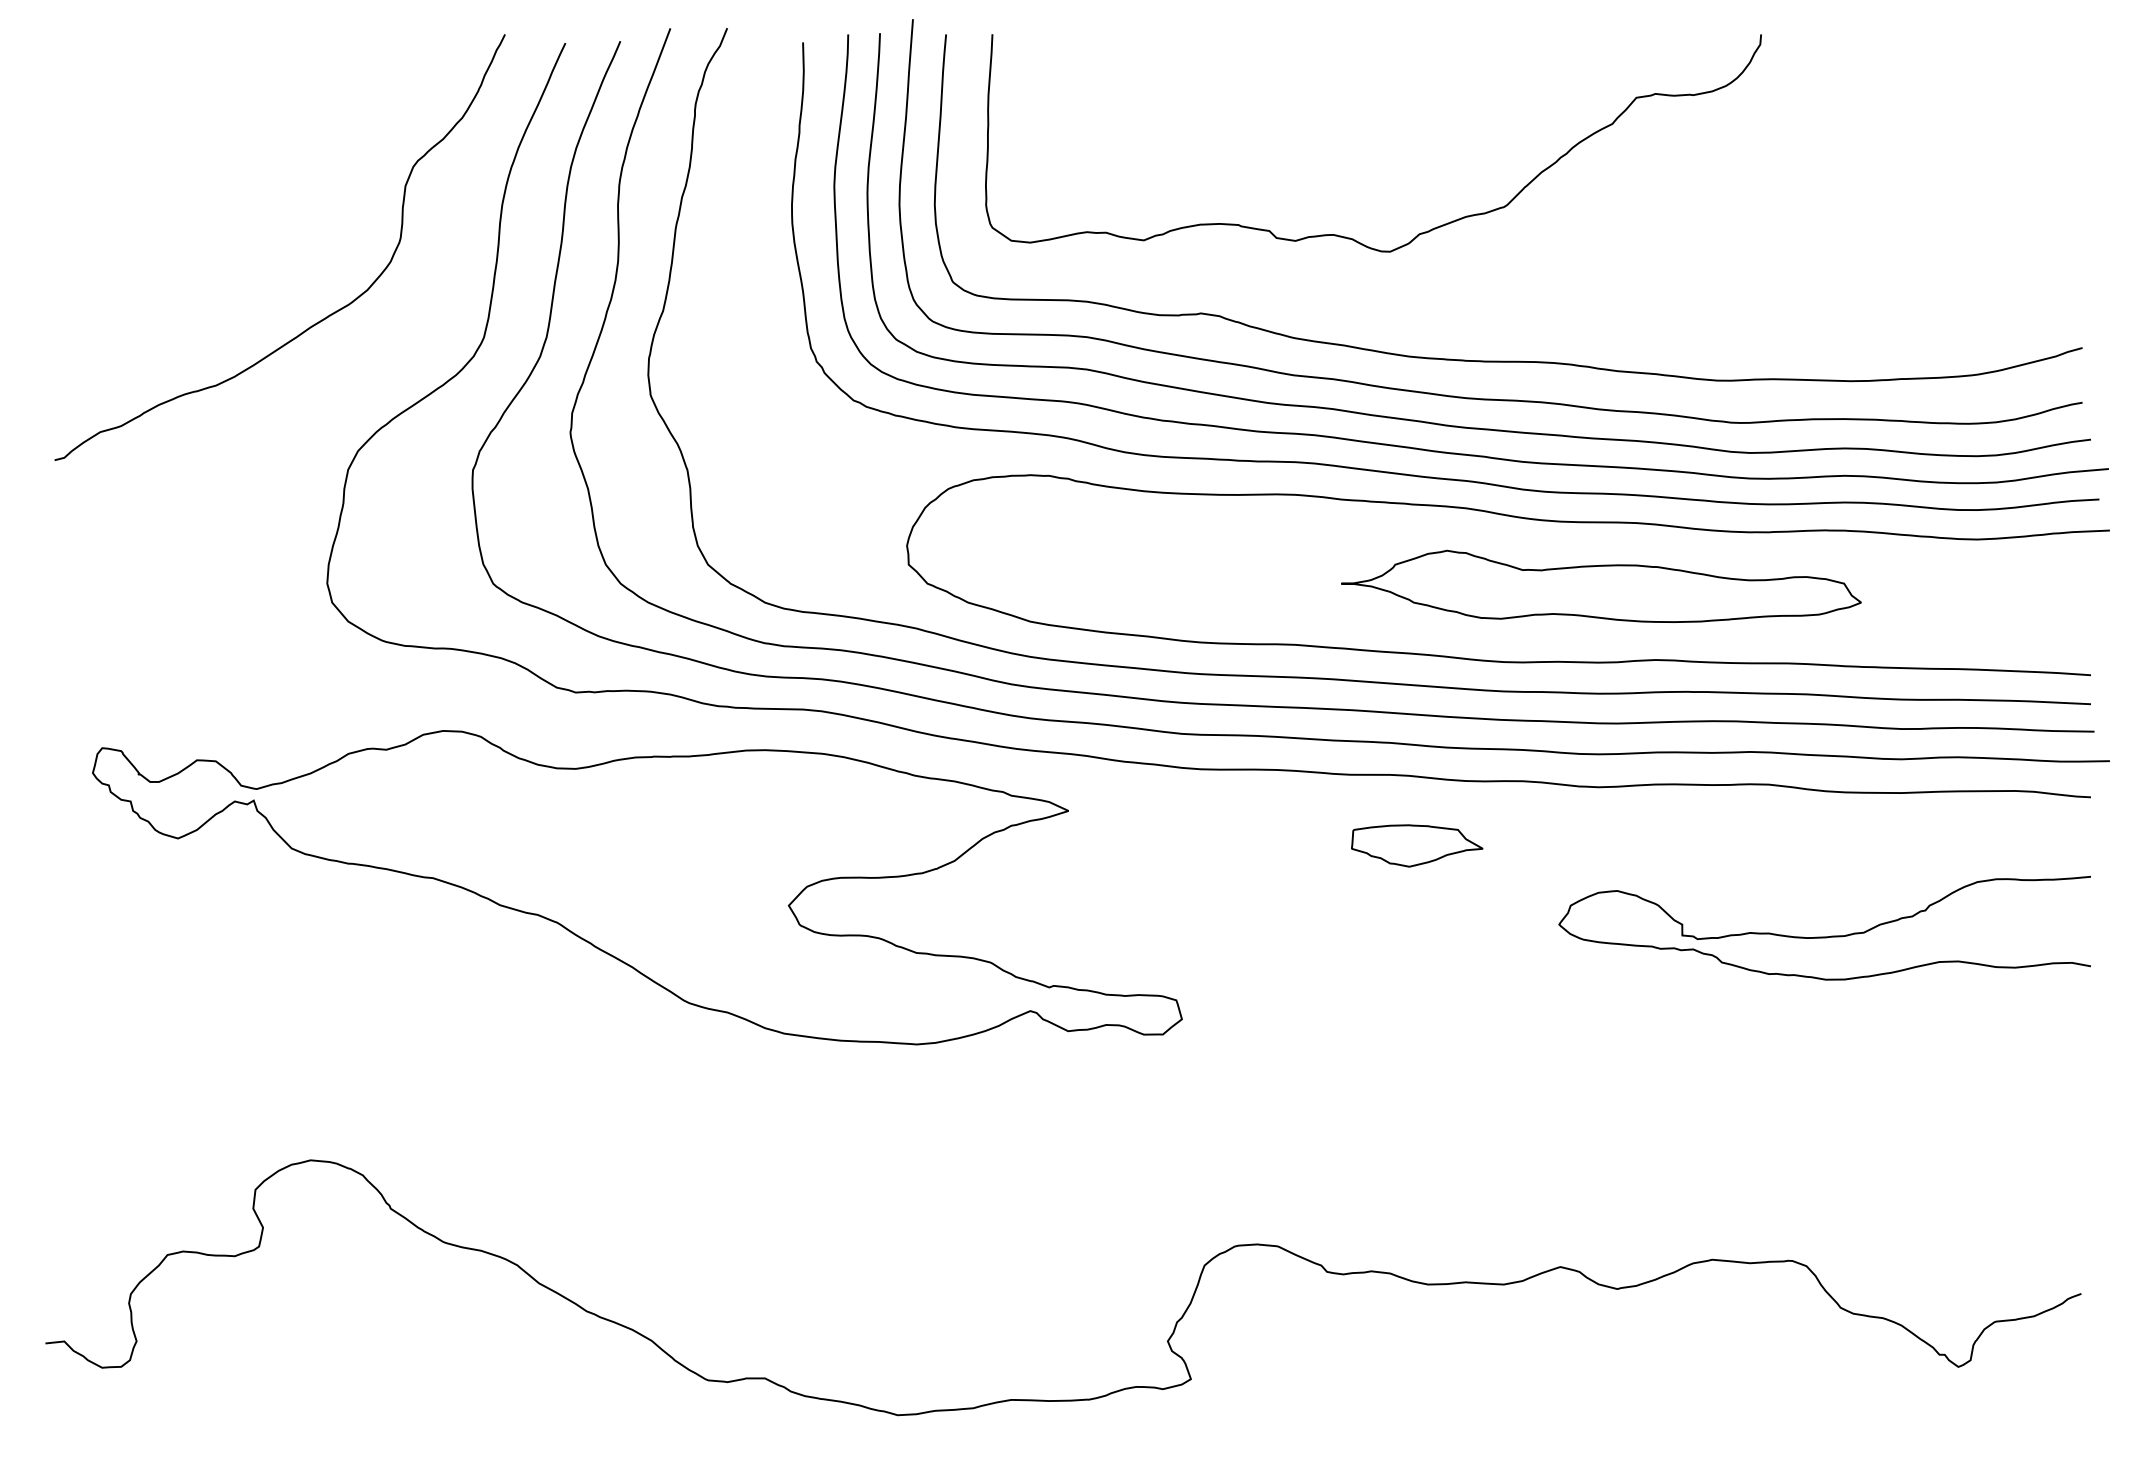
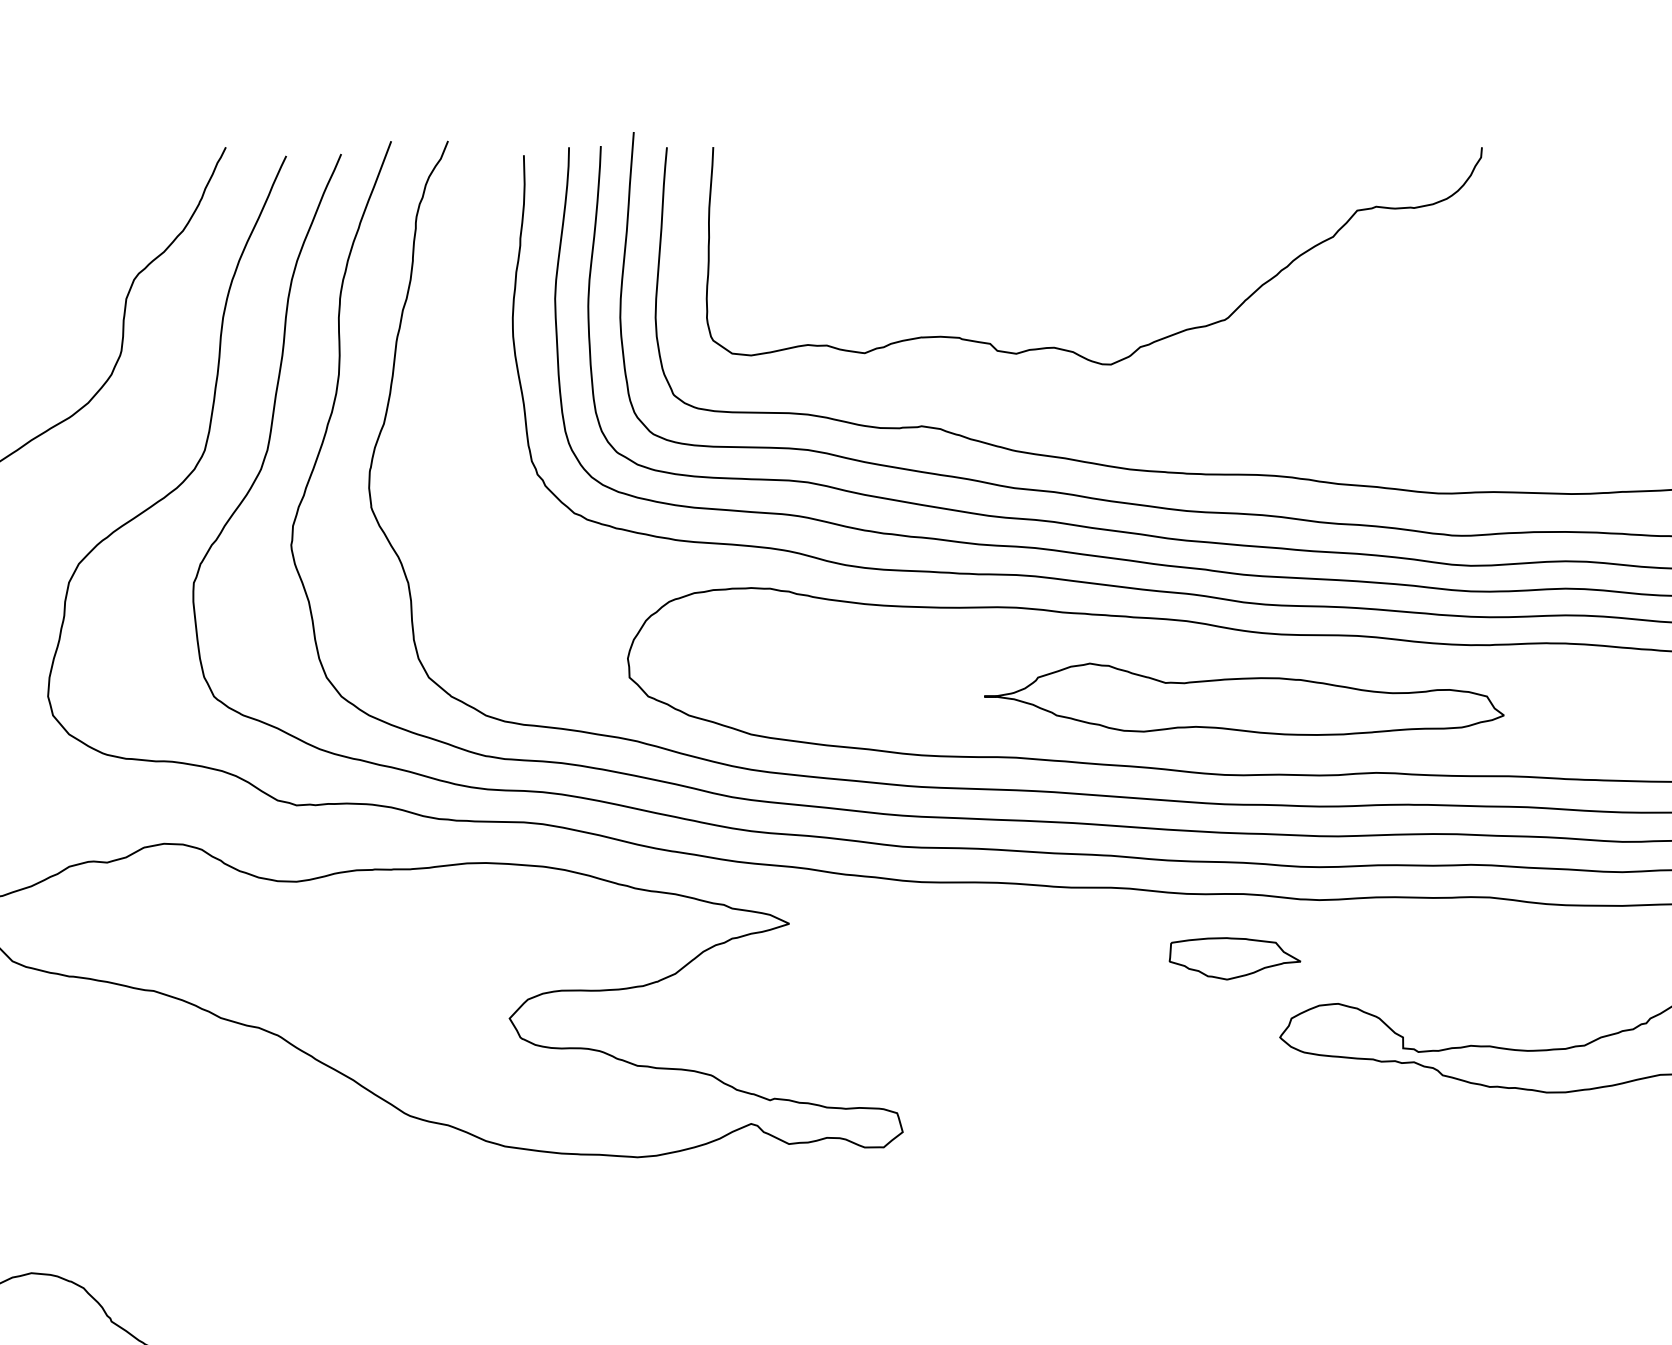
part: (1601, 585) -> (1244, 698), moved
part: (1417, 845) -> (1235, 958), moved

